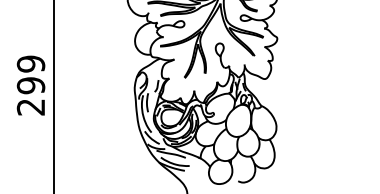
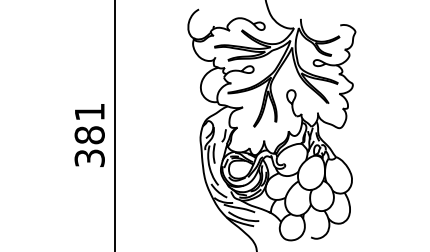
text: (30, 85) -> (89, 135), 299 -> 381

